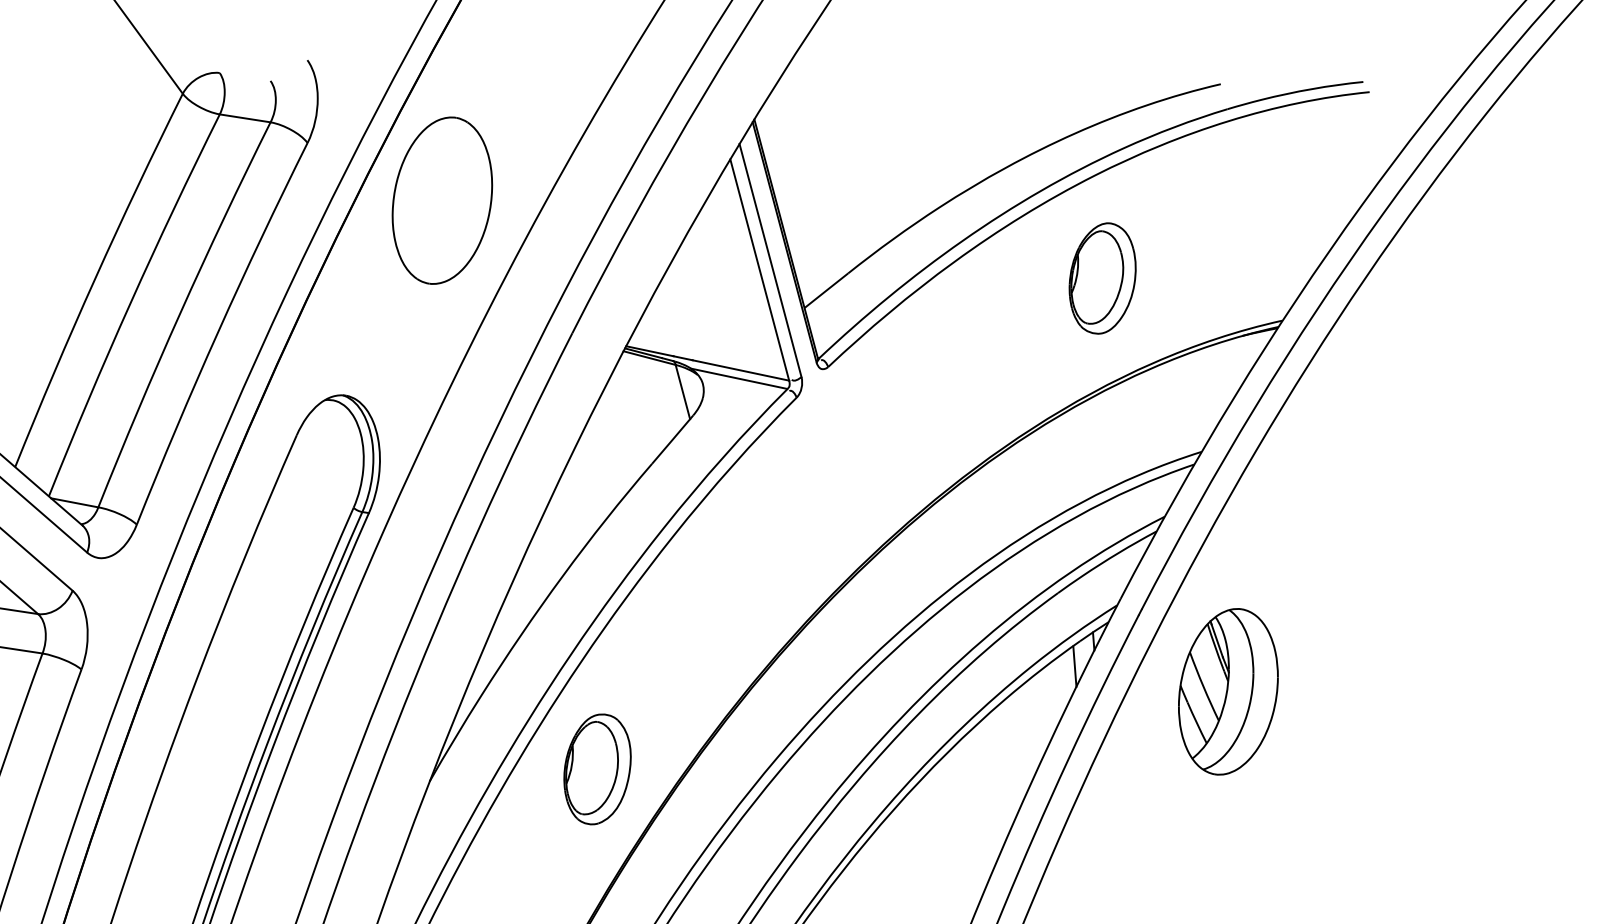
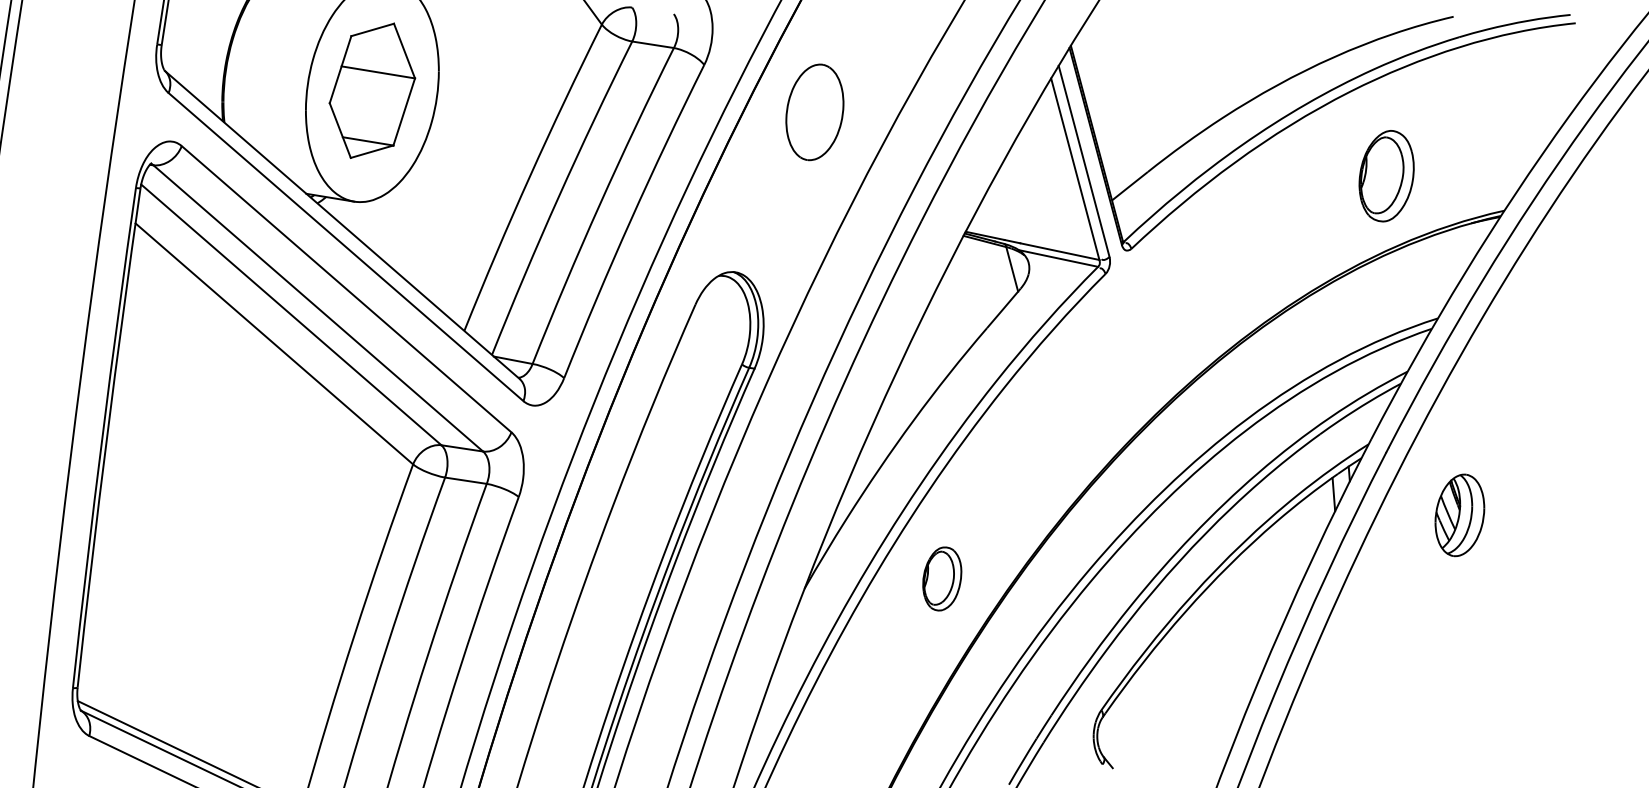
part: (441, 200) -> (814, 112), size x0.7
part: (1102, 278) -> (1386, 176), moved
part: (1227, 692) -> (1459, 515), size x0.6
part: (597, 768) -> (942, 578), size x0.7

